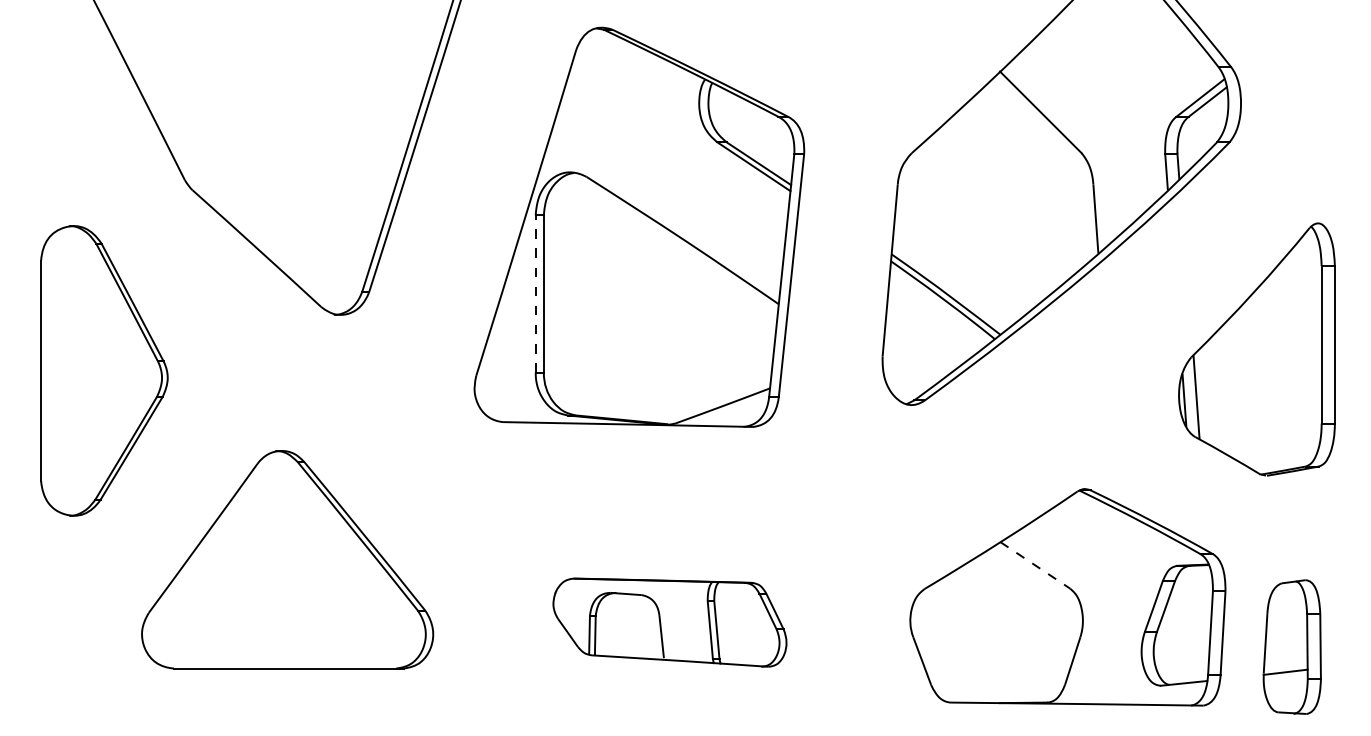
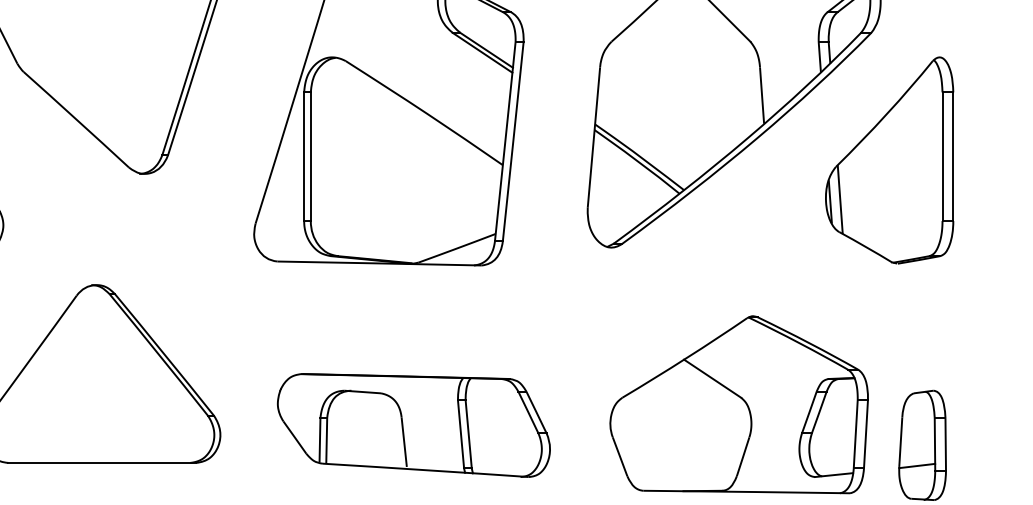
line: (535, 293) -> (304, 156), dashed -> solid
part: (1256, 349) -> (889, 160), moved
line: (1035, 565) -> (712, 378), dashed -> solid
part: (669, 622) -> (413, 425), size x1.43

